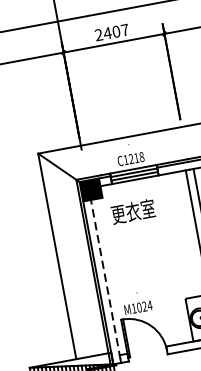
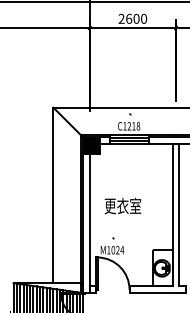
text: (116, 31) -> (136, 18), 2407 -> 2600
text: (132, 211) -> (122, 205), moved
line: (105, 279) -> (89, 221), dashed -> solid

